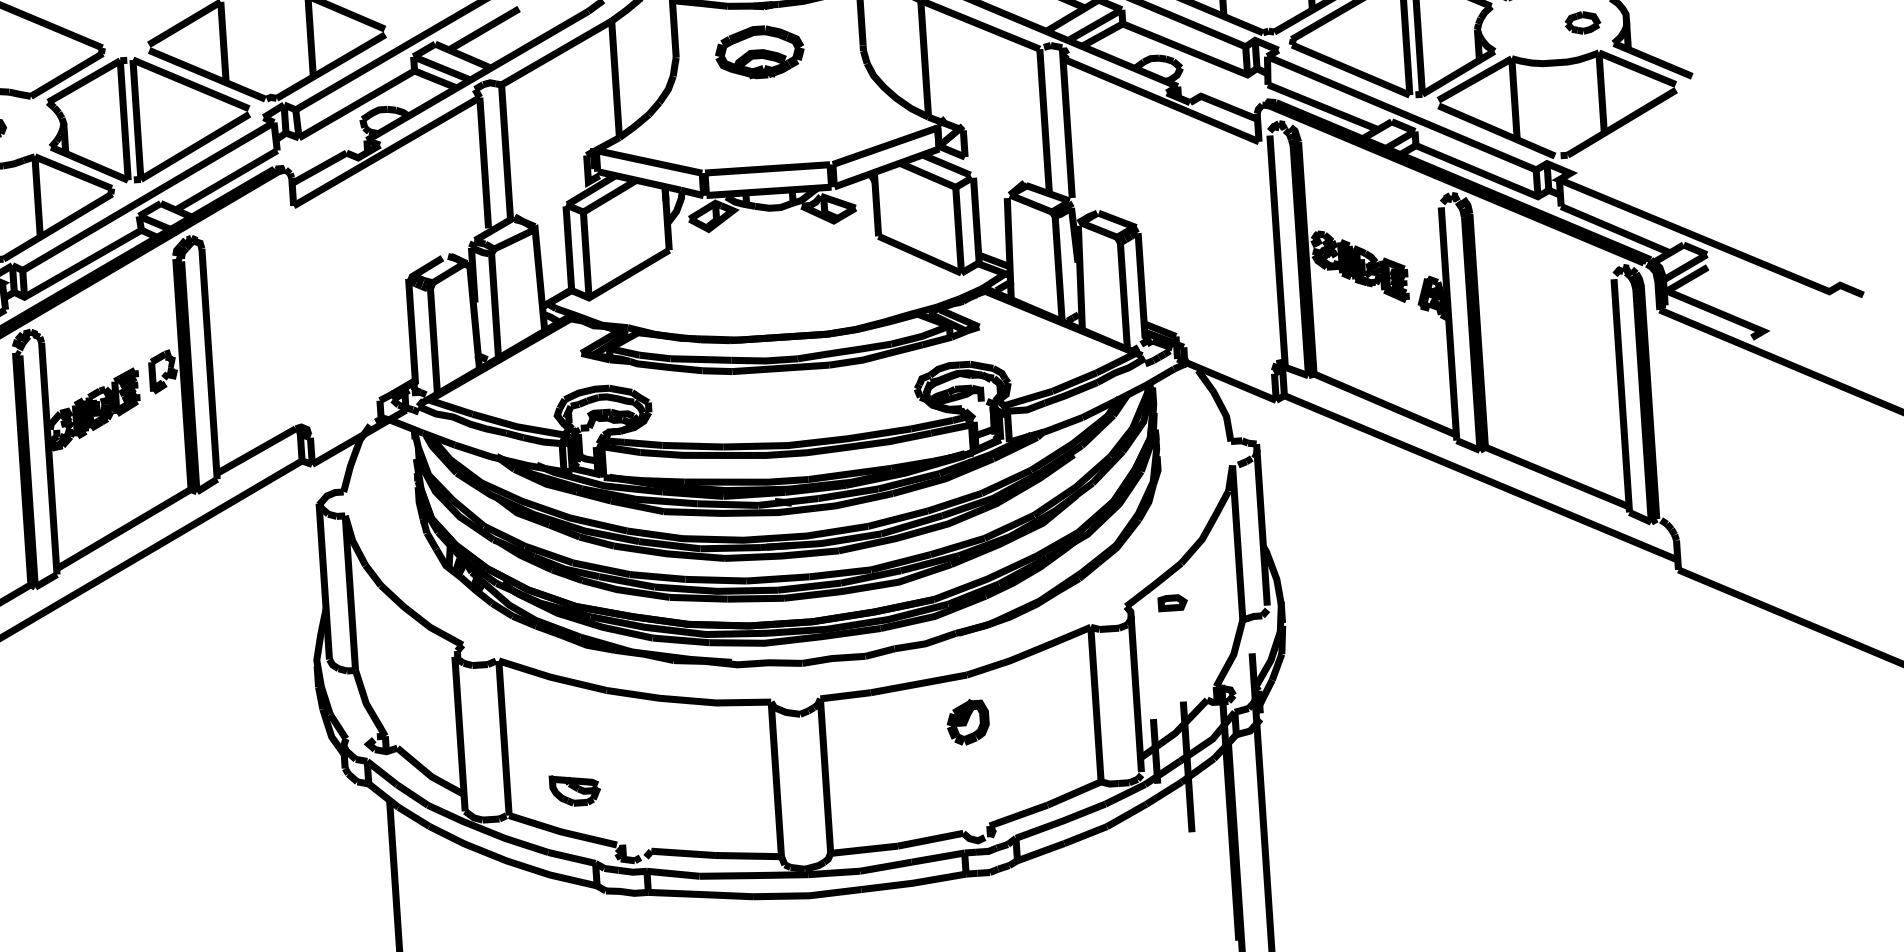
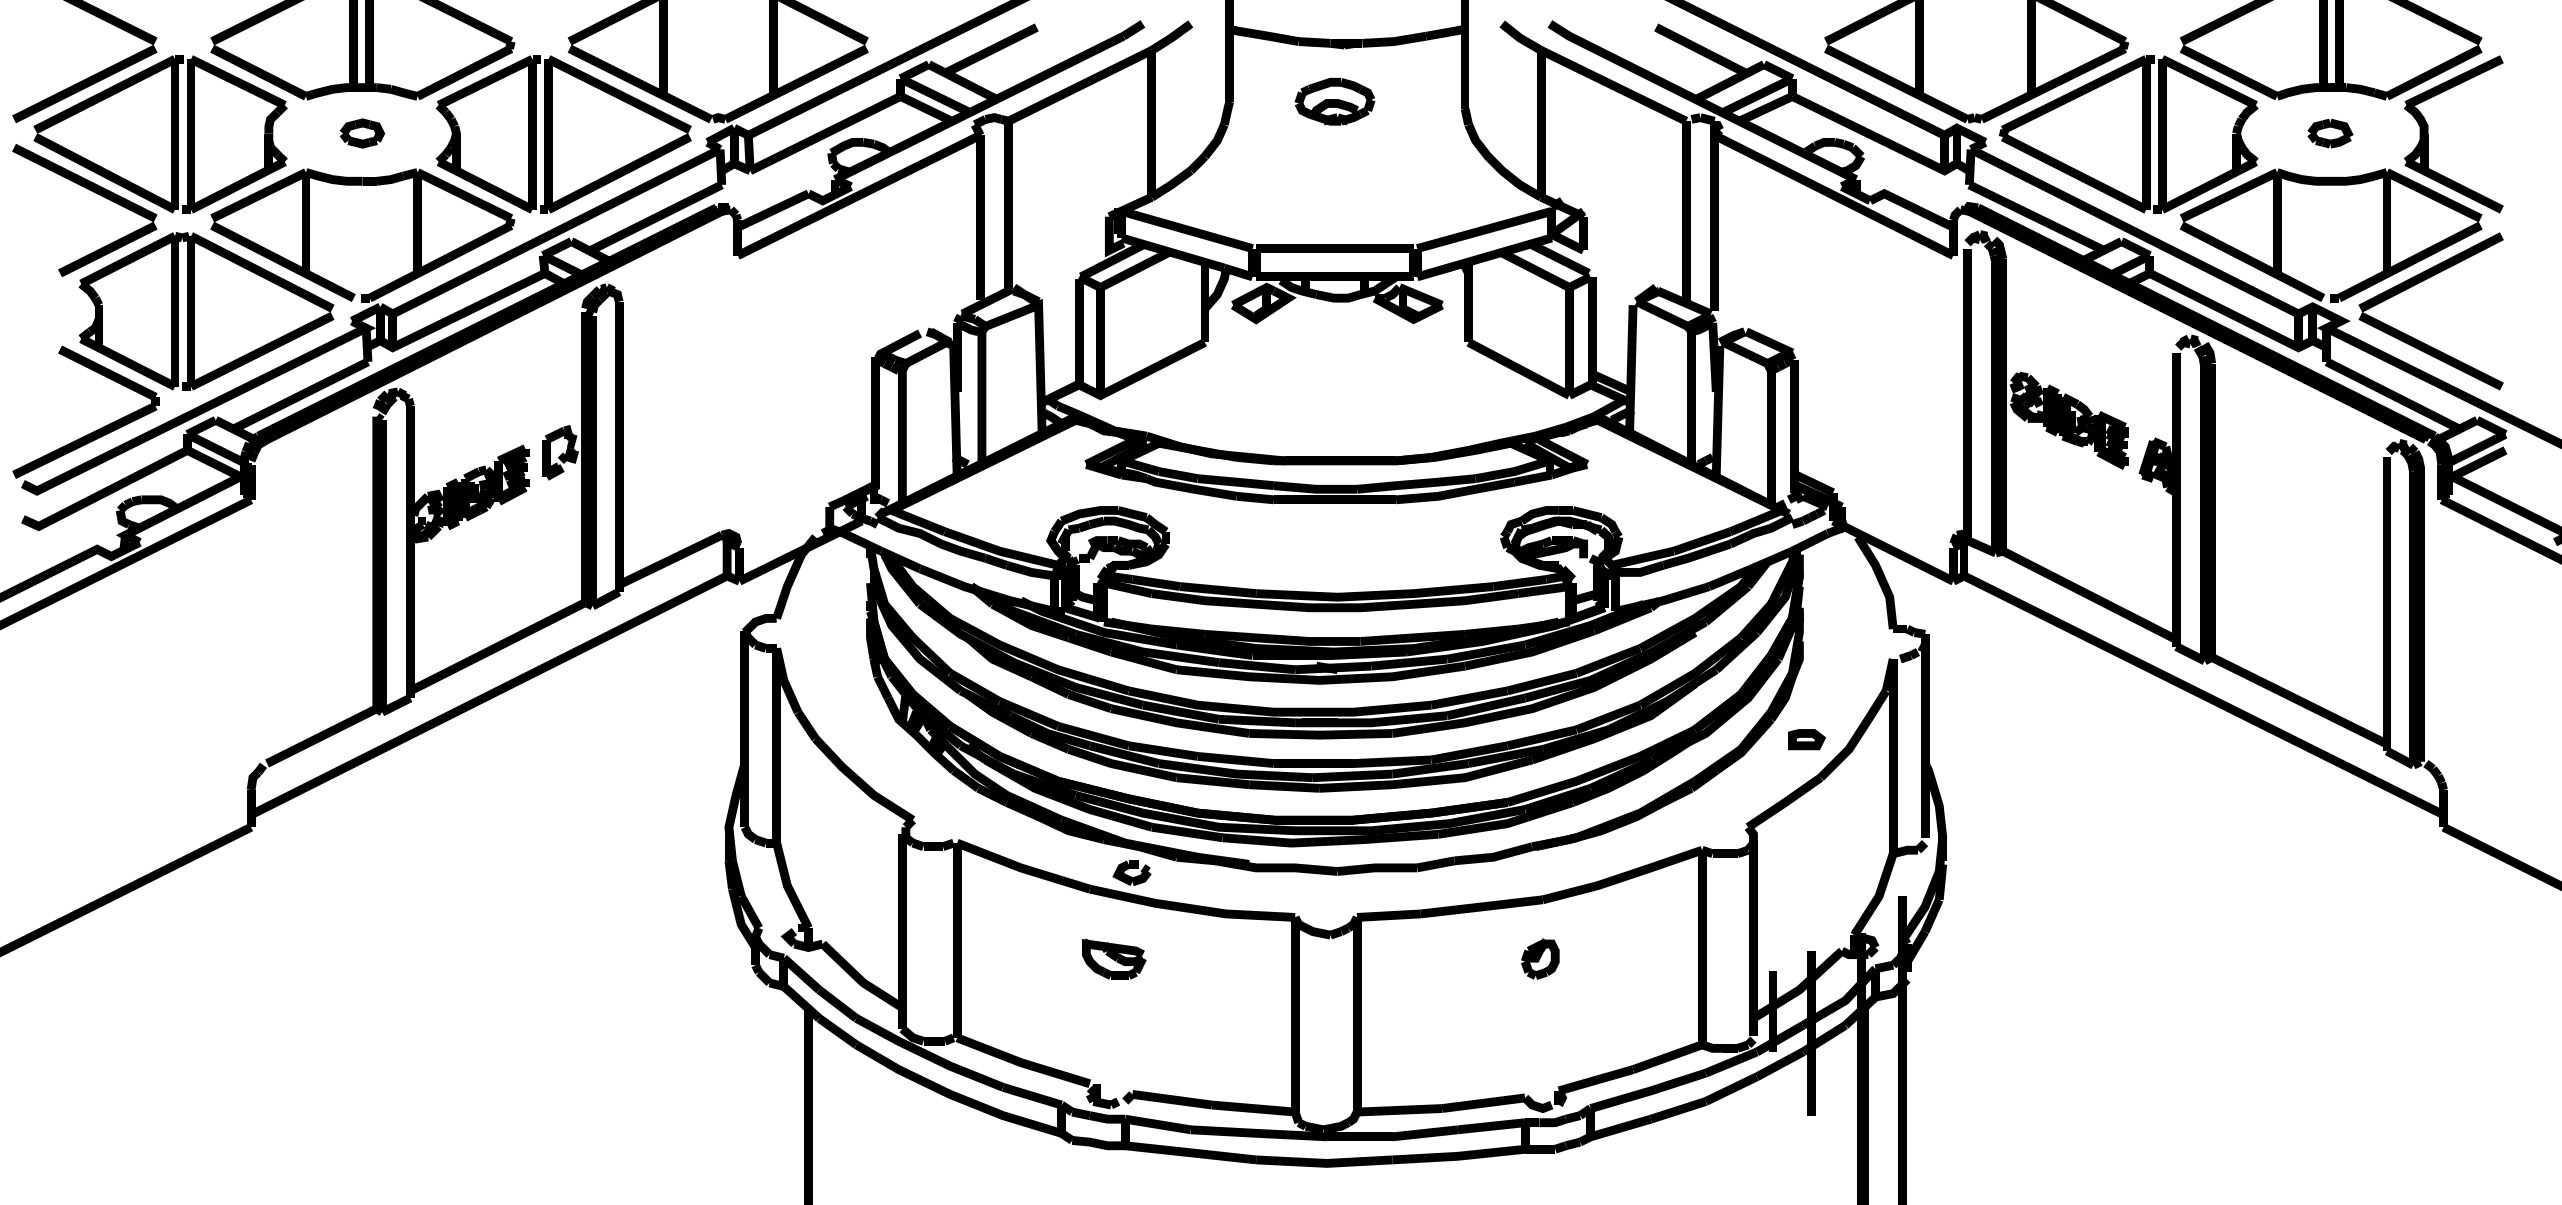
part: (1583, 22) -> (2330, 133), moved
part: (759, 52) -> (1334, 101), size x0.71
part: (1629, 140) -> (2417, 284), added
part: (1172, 602) -> (1806, 739), moved
part: (638, 675) -> (1131, 872), added
part: (968, 721) -> (1540, 958), size x0.71
part: (575, 789) -> (1114, 958), moved

